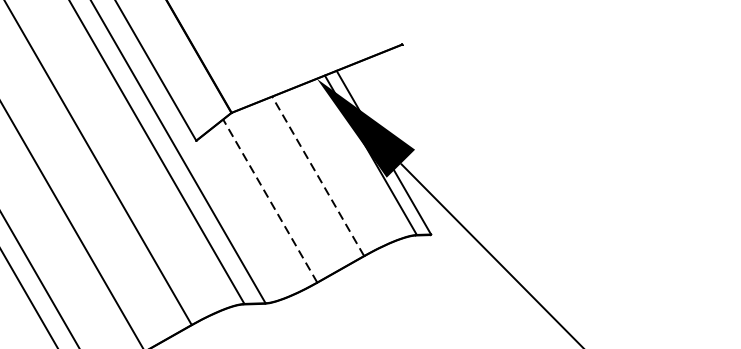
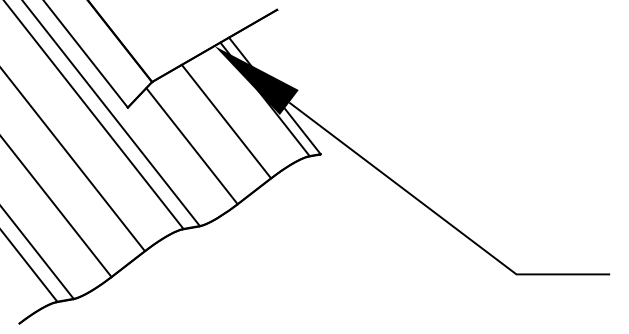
line: (318, 176) -> (226, 121), dashed -> solid
line: (270, 201) -> (192, 146), dashed -> solid

